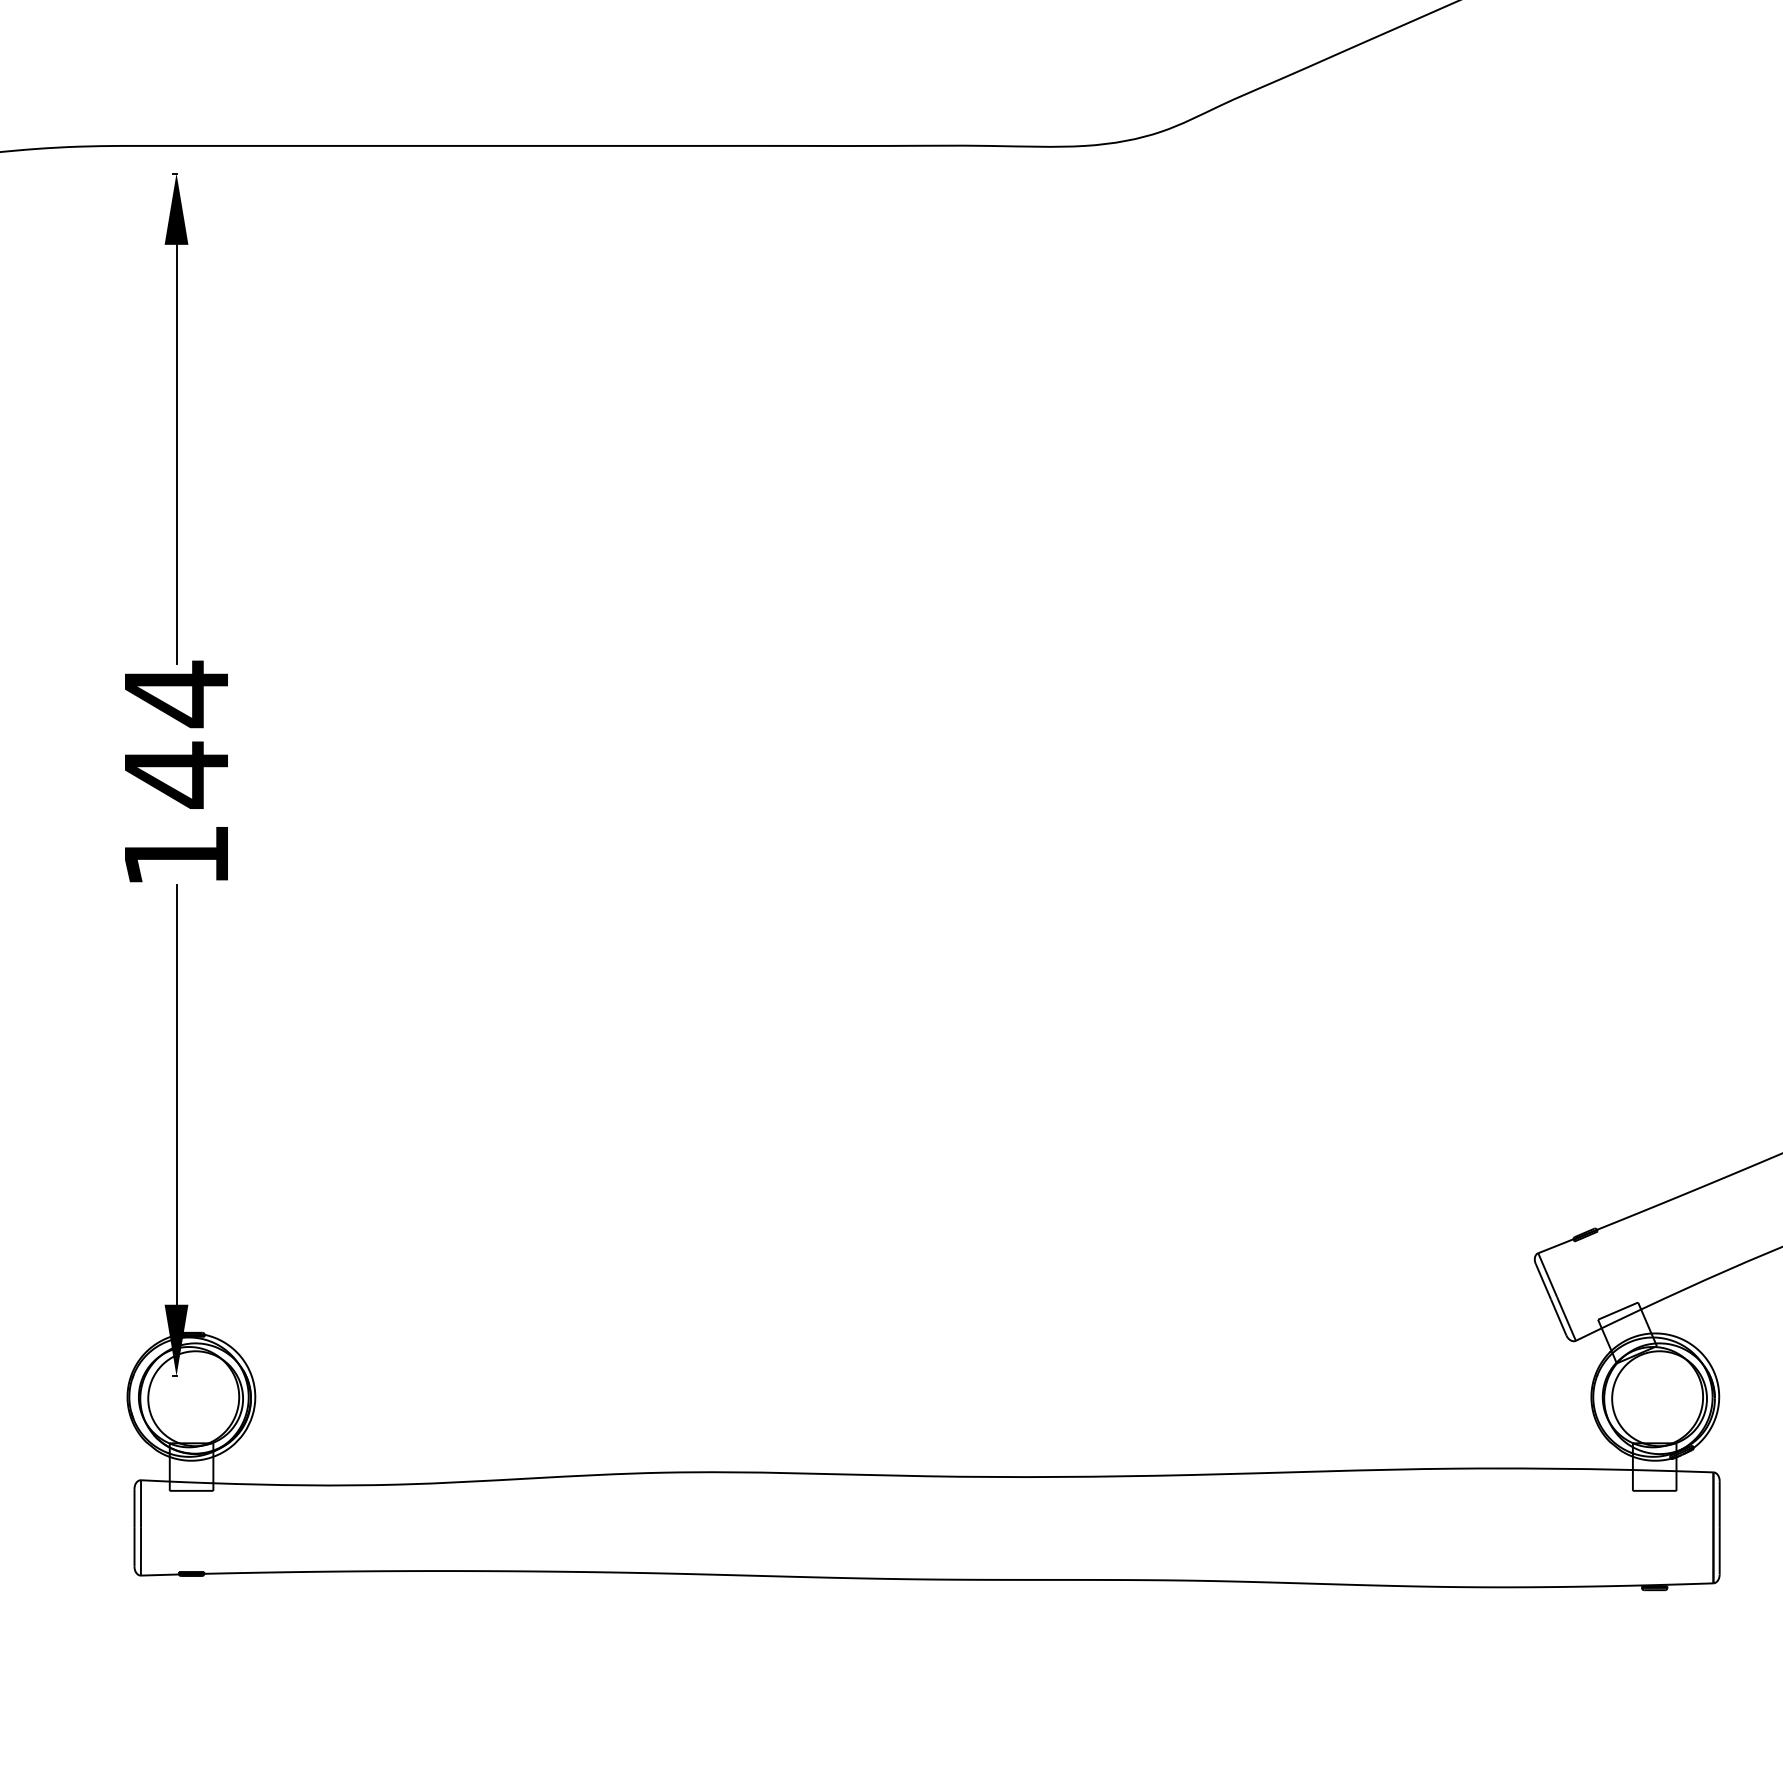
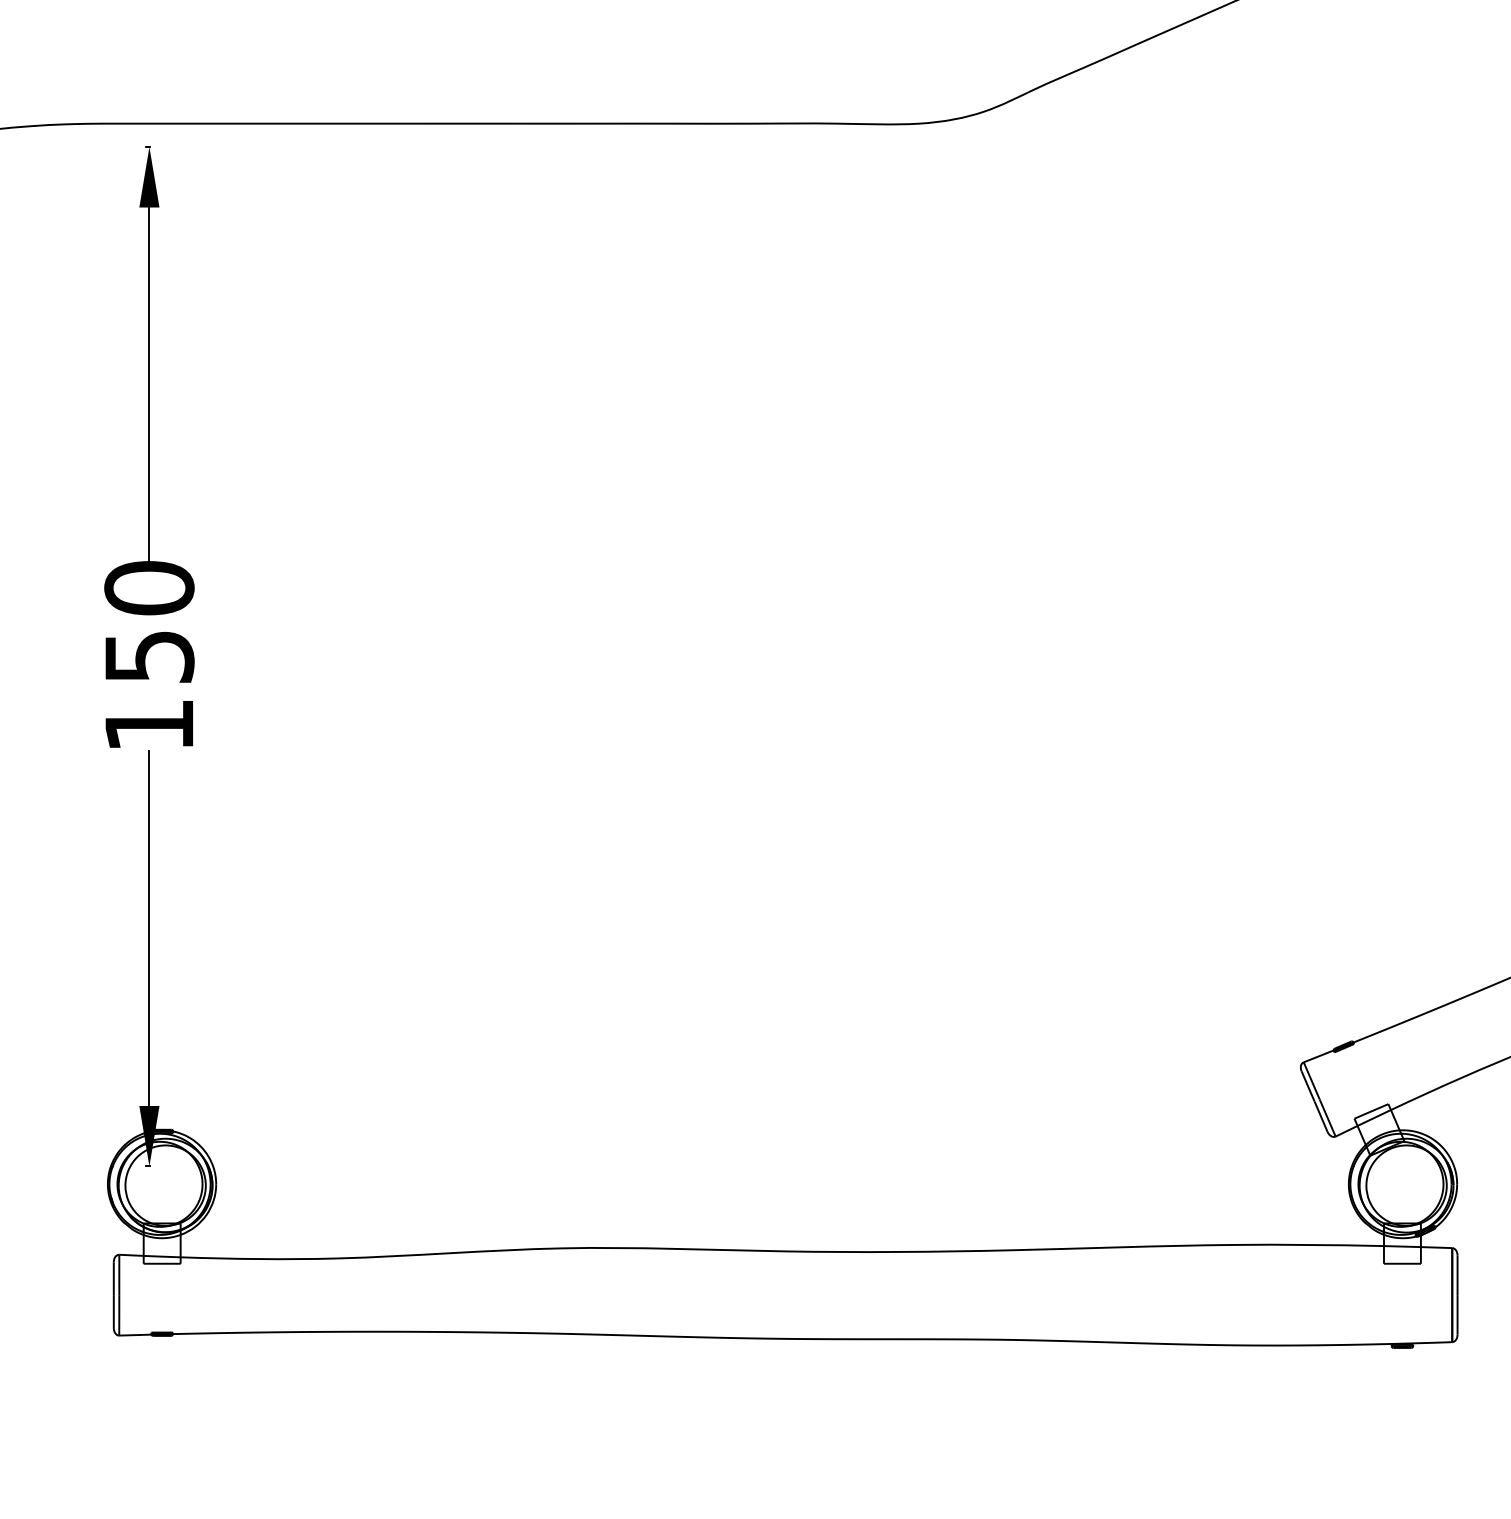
text: (176, 734) -> (149, 622), 144 -> 150

